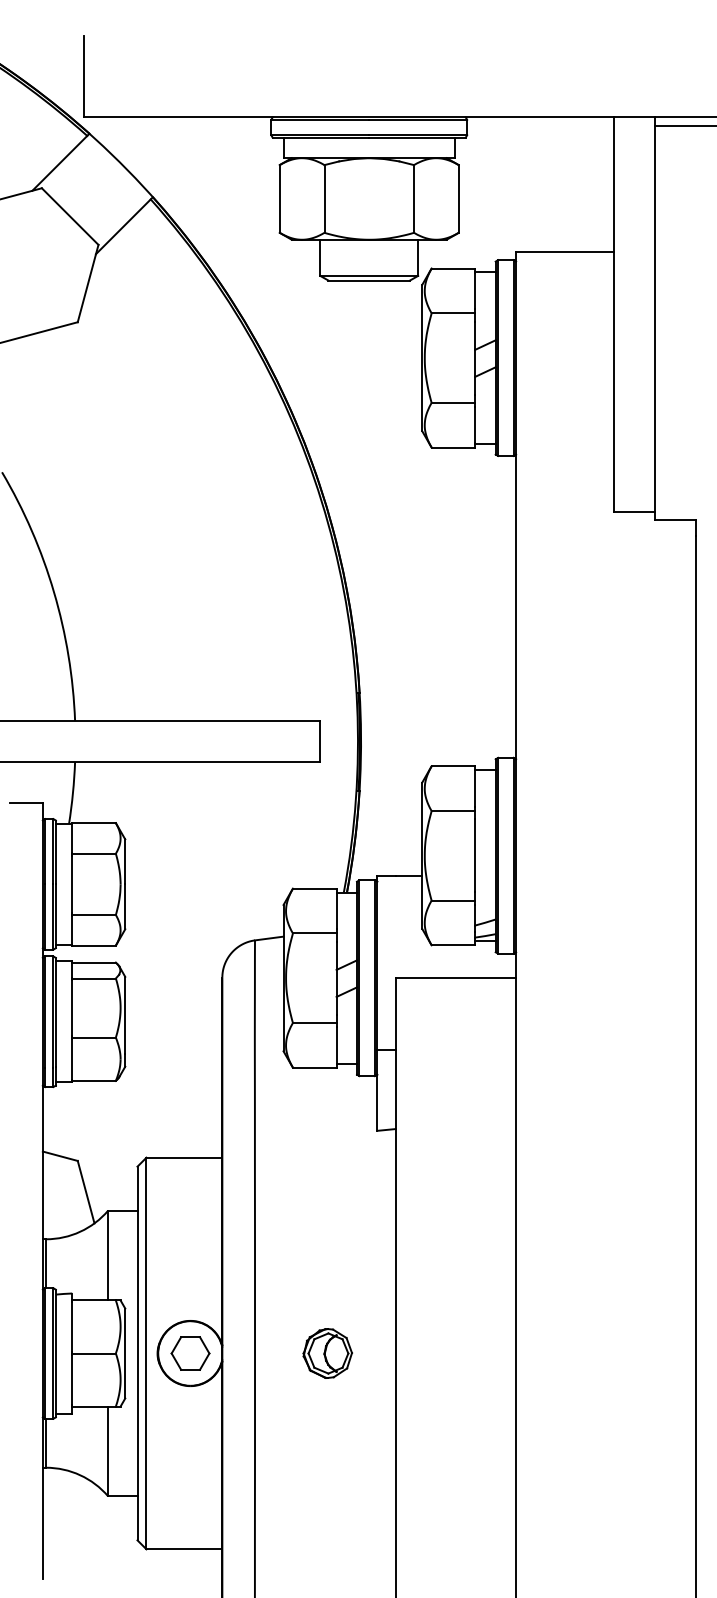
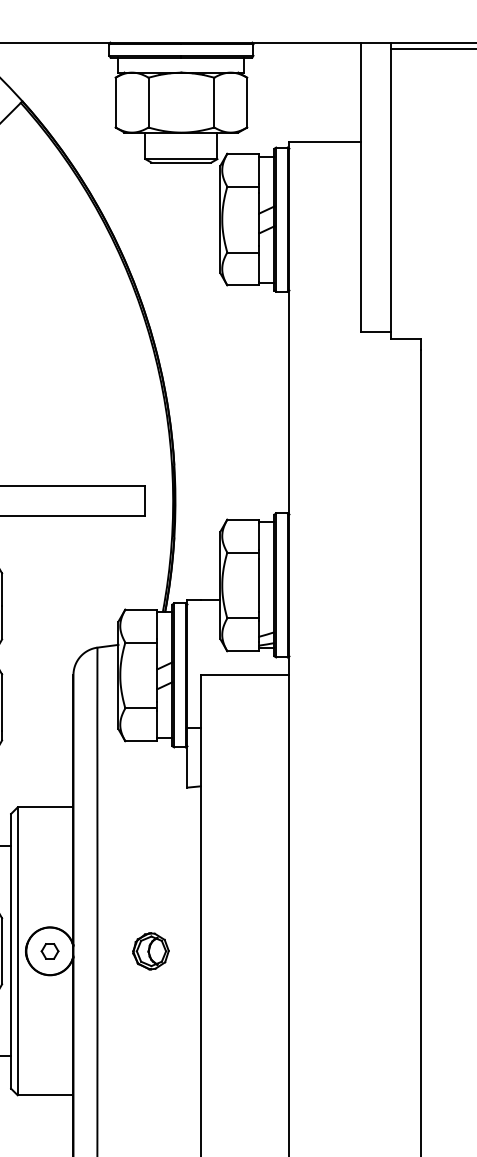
part: (190, 1353) -> (50, 951), size x0.6

